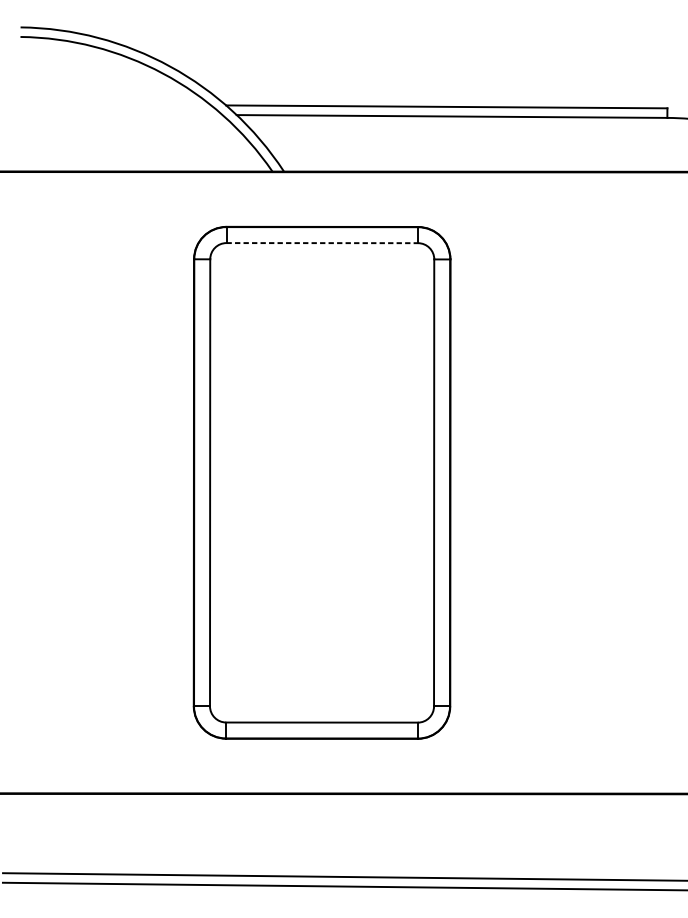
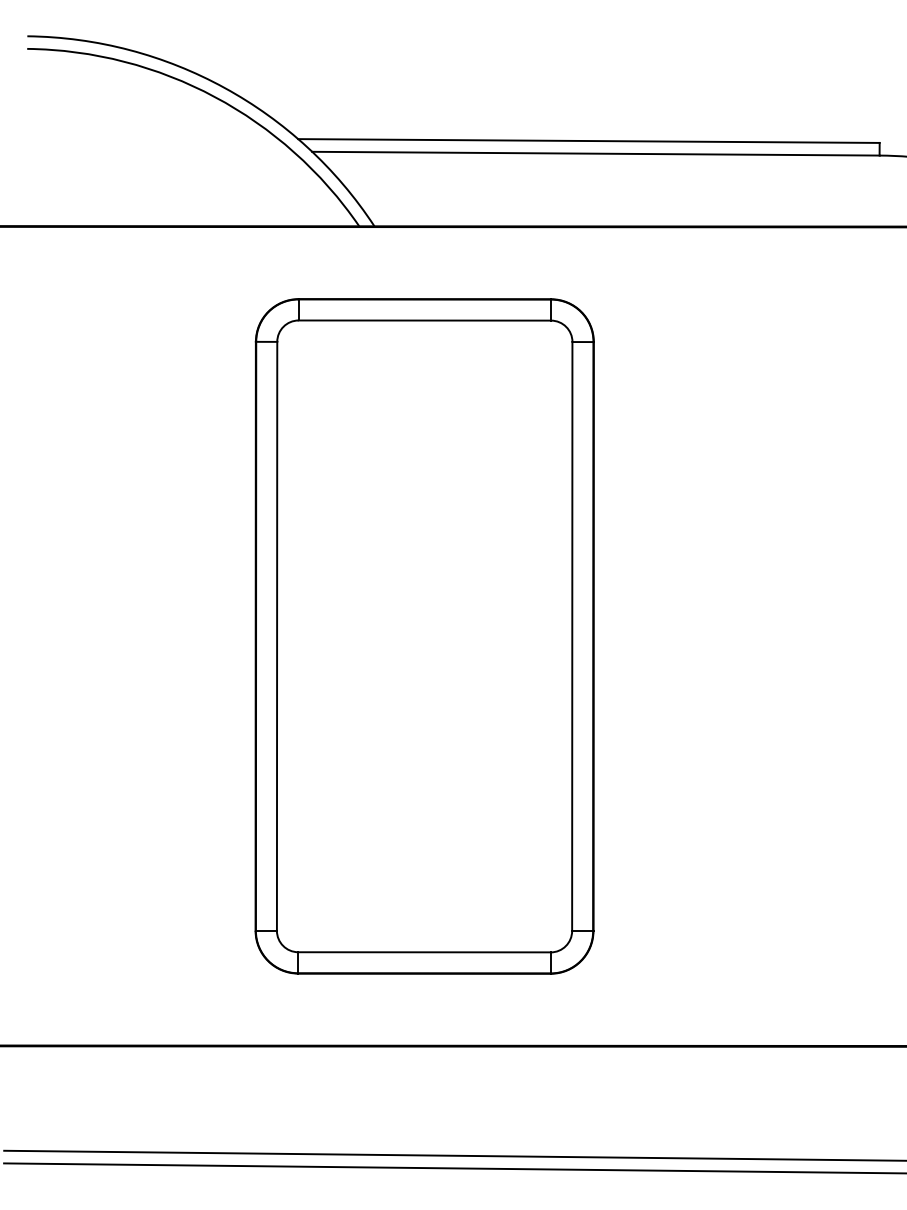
line: (322, 243) -> (425, 320), dashed -> solid

